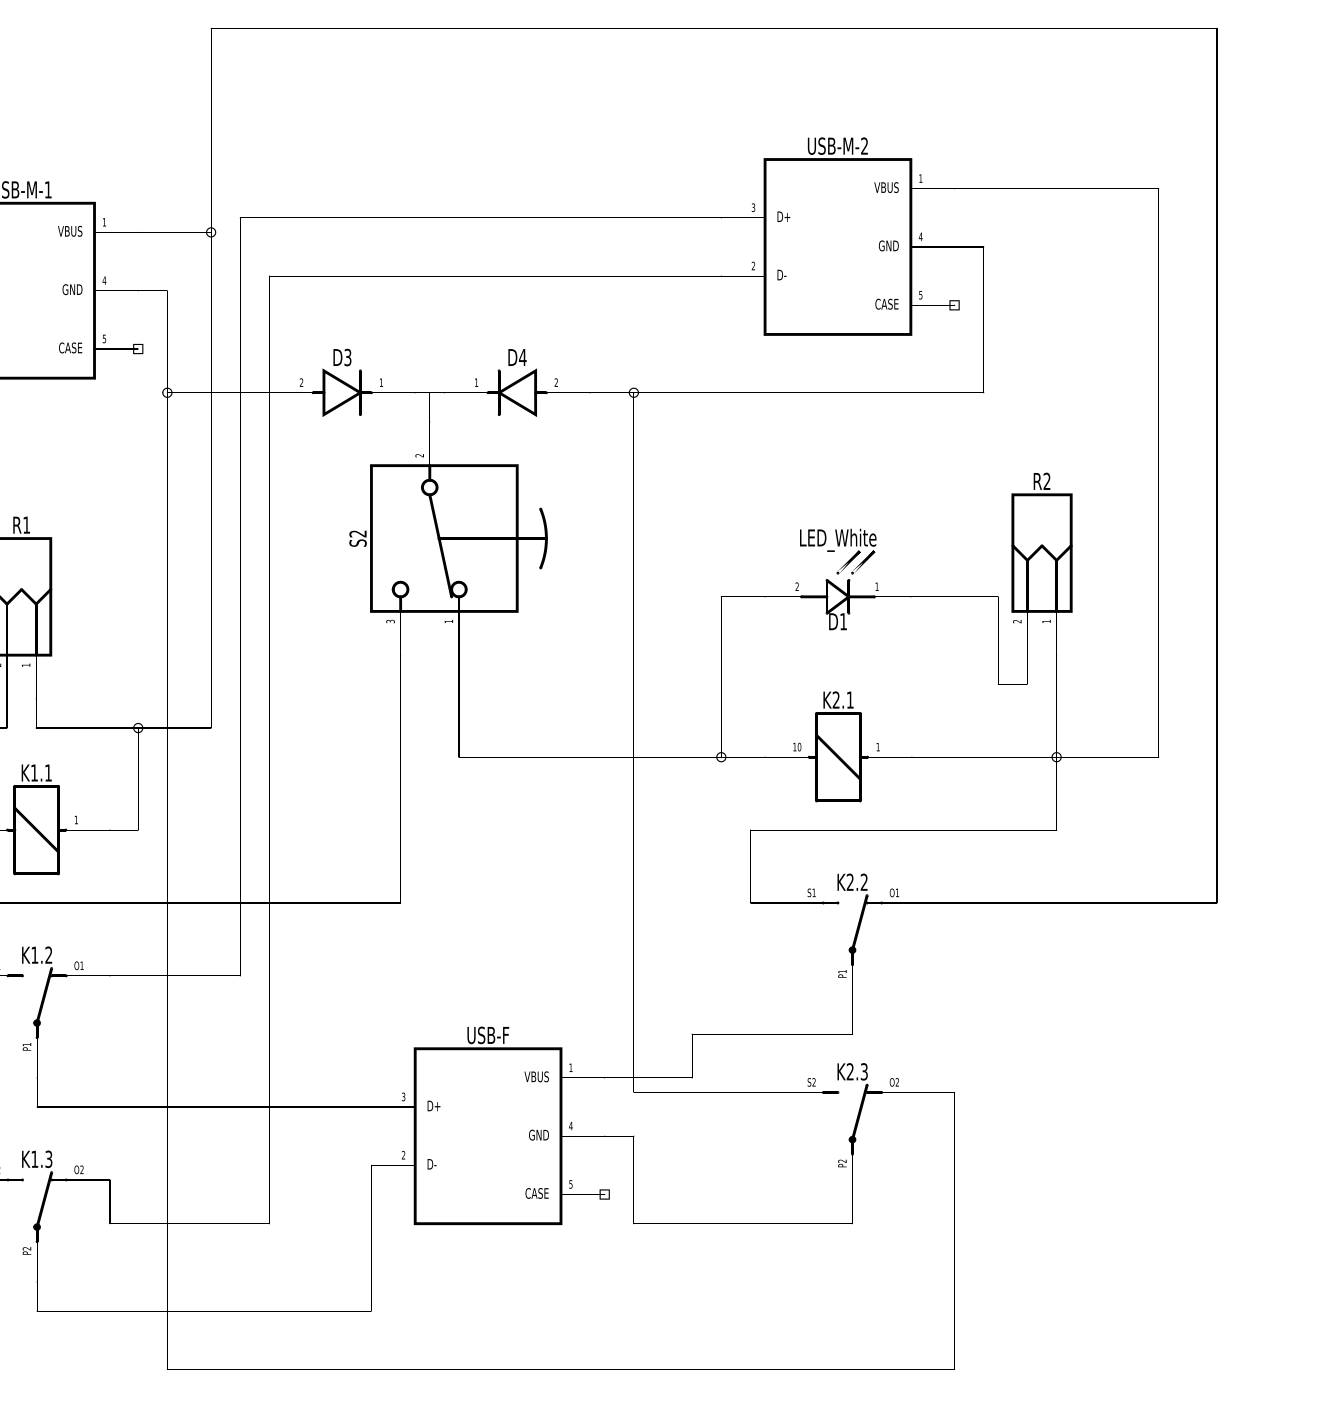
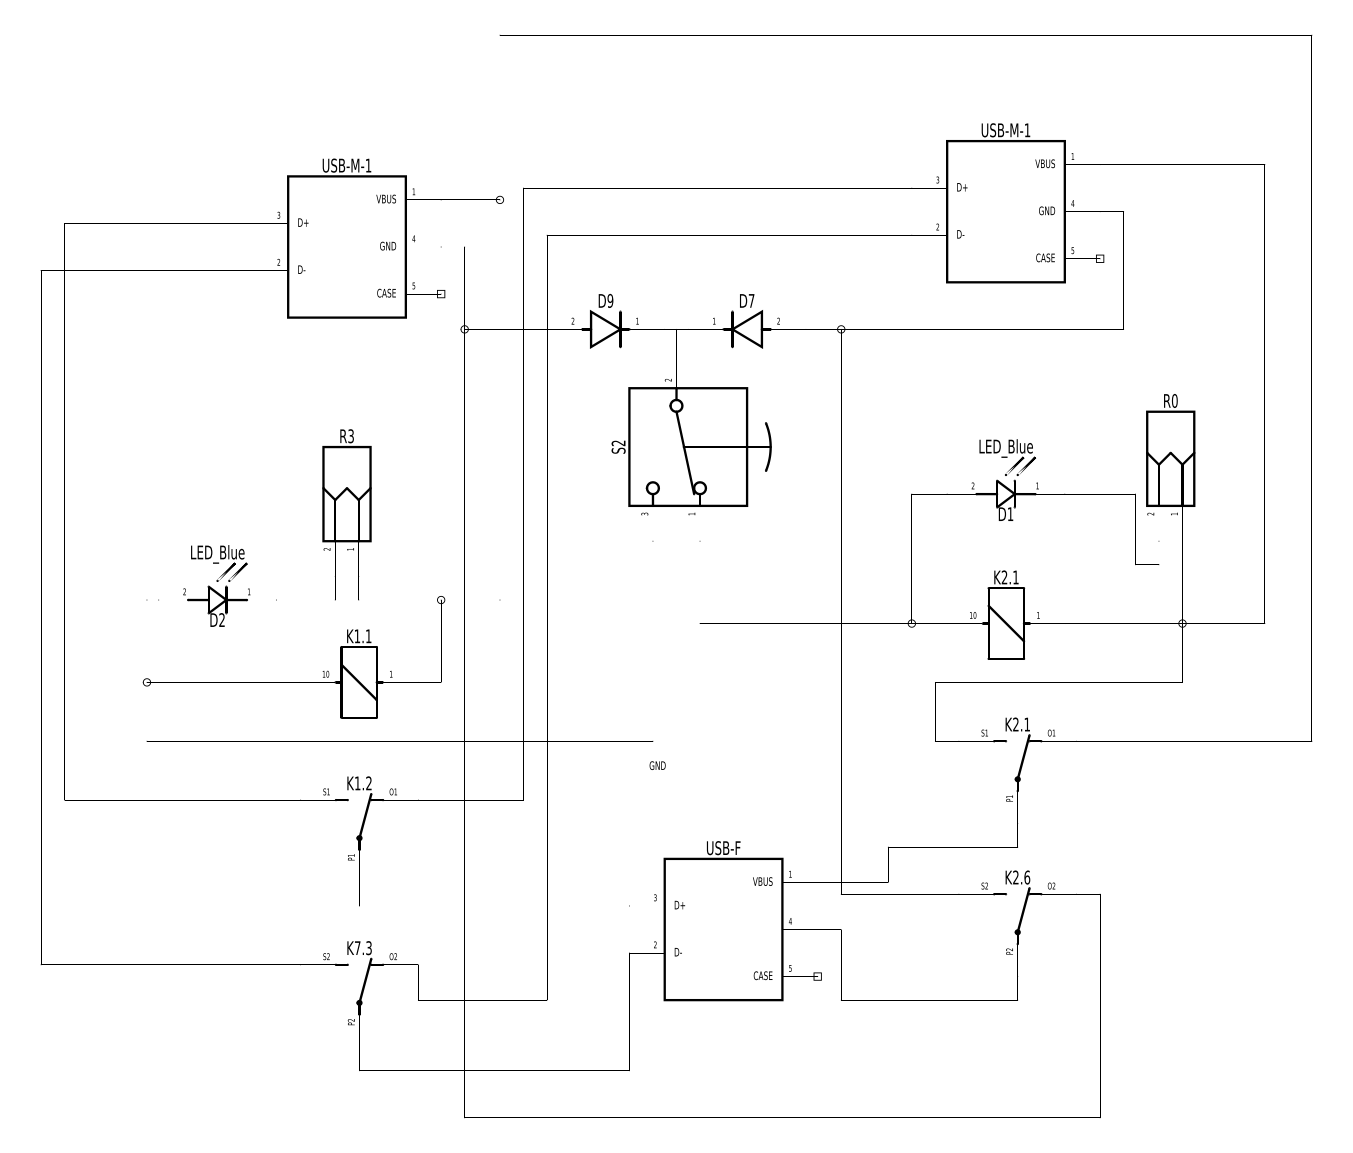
text: (864, 145) -> (1027, 129), USB-M-2 -> USB-M-1
text: (348, 356) -> (610, 300), D3 -> D9
text: (522, 356) -> (751, 300), D4 -> D7
text: (1046, 480) -> (1174, 400), R2 -> R0
text: (25, 525) -> (350, 436), R1 -> R3
text: (838, 540) -> (1006, 448), LED_White -> LED_Blue
text: (863, 882) -> (1026, 724), K2.2 -> K2.1
text: (864, 1071) -> (1027, 877), K2.3 -> K2.6
text: (538, 1134) -> (657, 765), moved
text: (34, 1158) -> (357, 947), K1.3 -> K7.3

